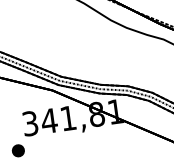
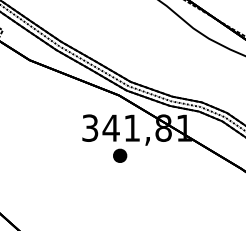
part: (18, 150) -> (120, 155), moved

